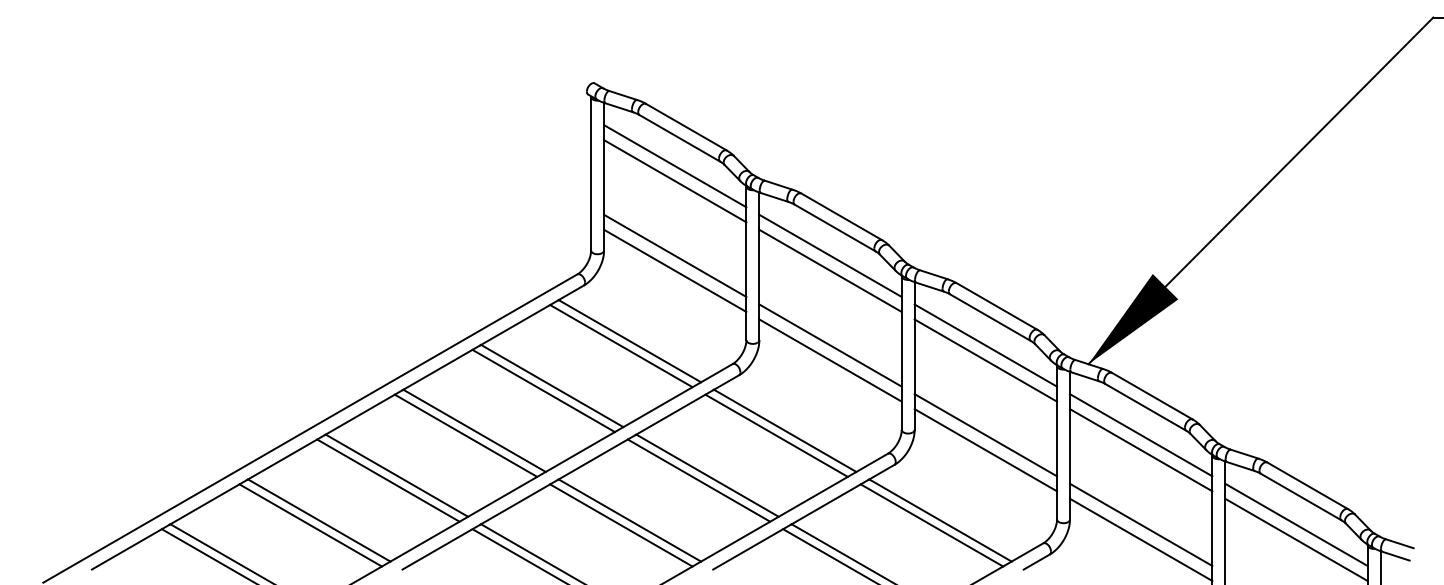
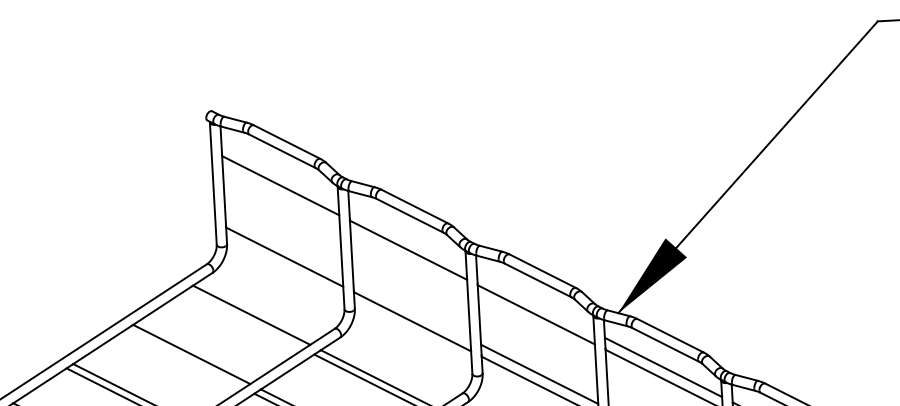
line: (675, 166) -> (280, 173), removed
line: (675, 255) -> (284, 244), removed
line: (830, 255) -> (407, 237), removed
line: (830, 345) -> (411, 309), removed
line: (985, 345) -> (535, 302), removed
line: (621, 346) -> (245, 319), removed
line: (543, 390) -> (184, 358), removed

